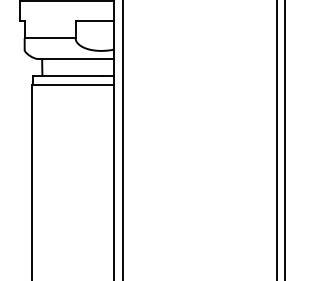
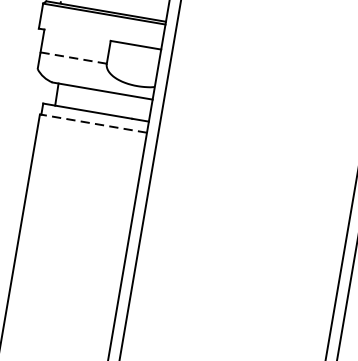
line: (49, 38) -> (72, 58), solid -> dashed
line: (72, 84) -> (92, 123), solid -> dashed

